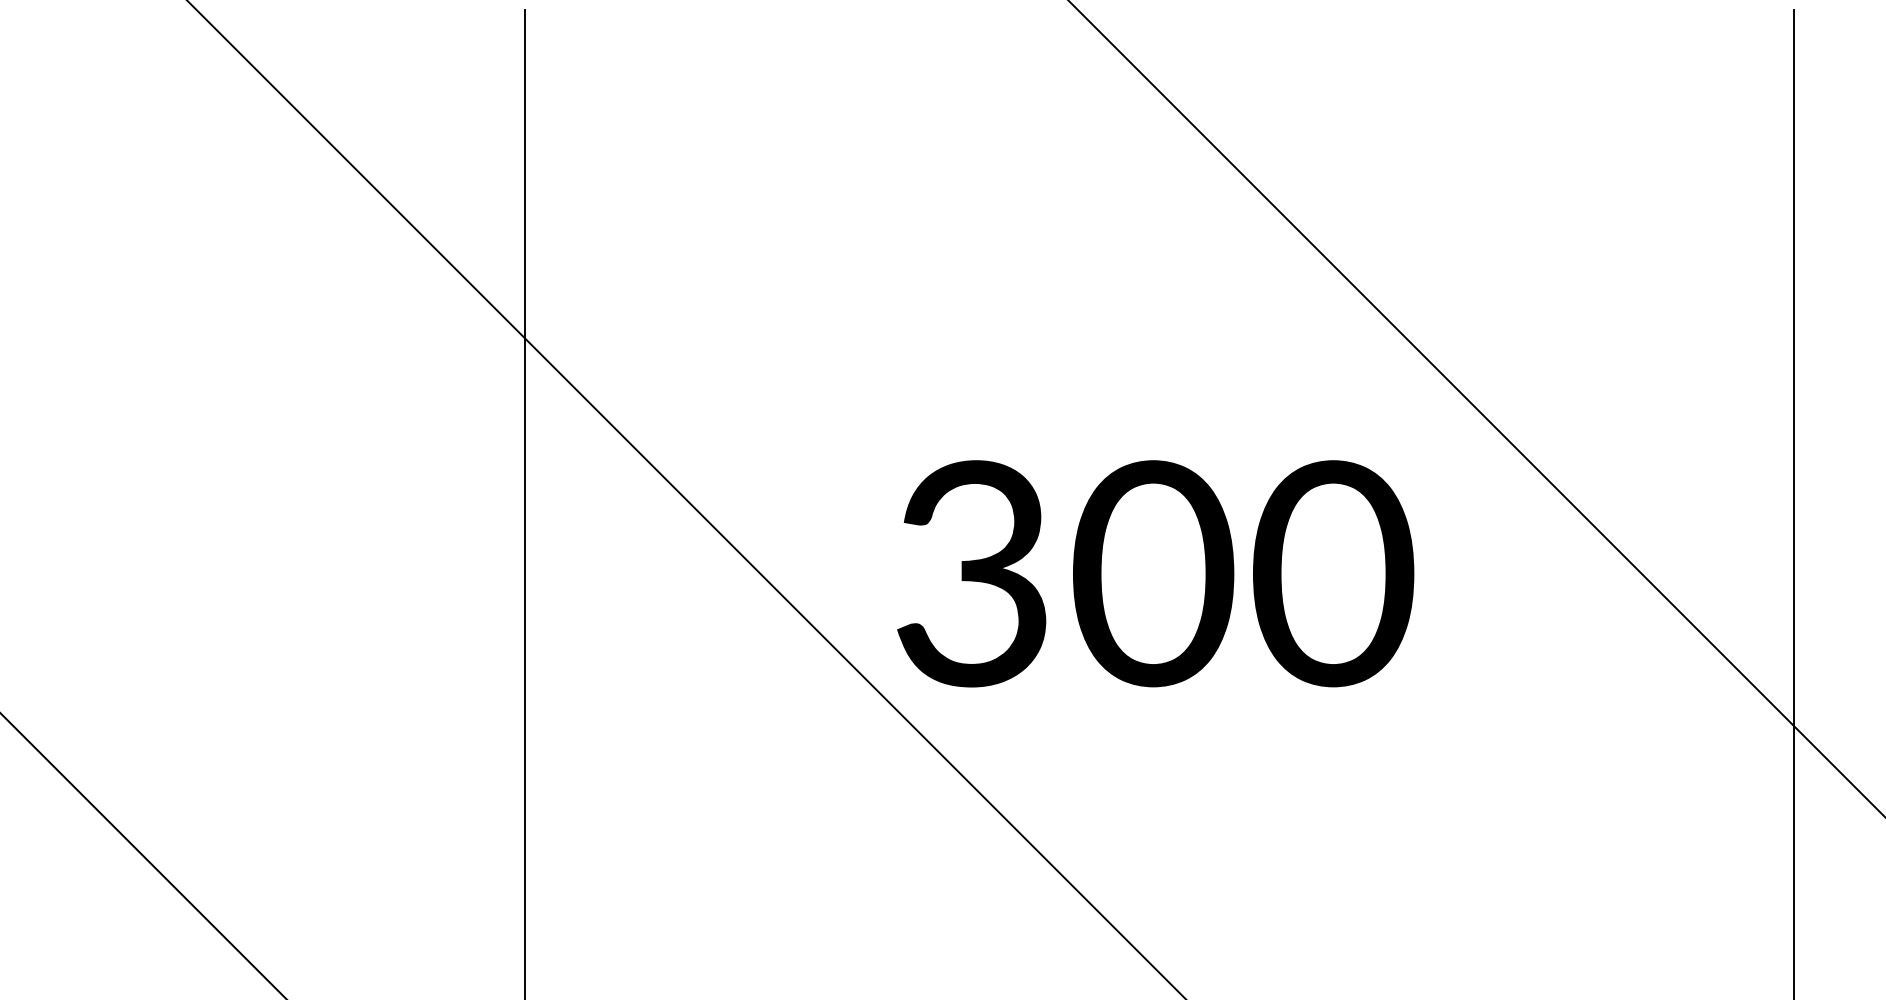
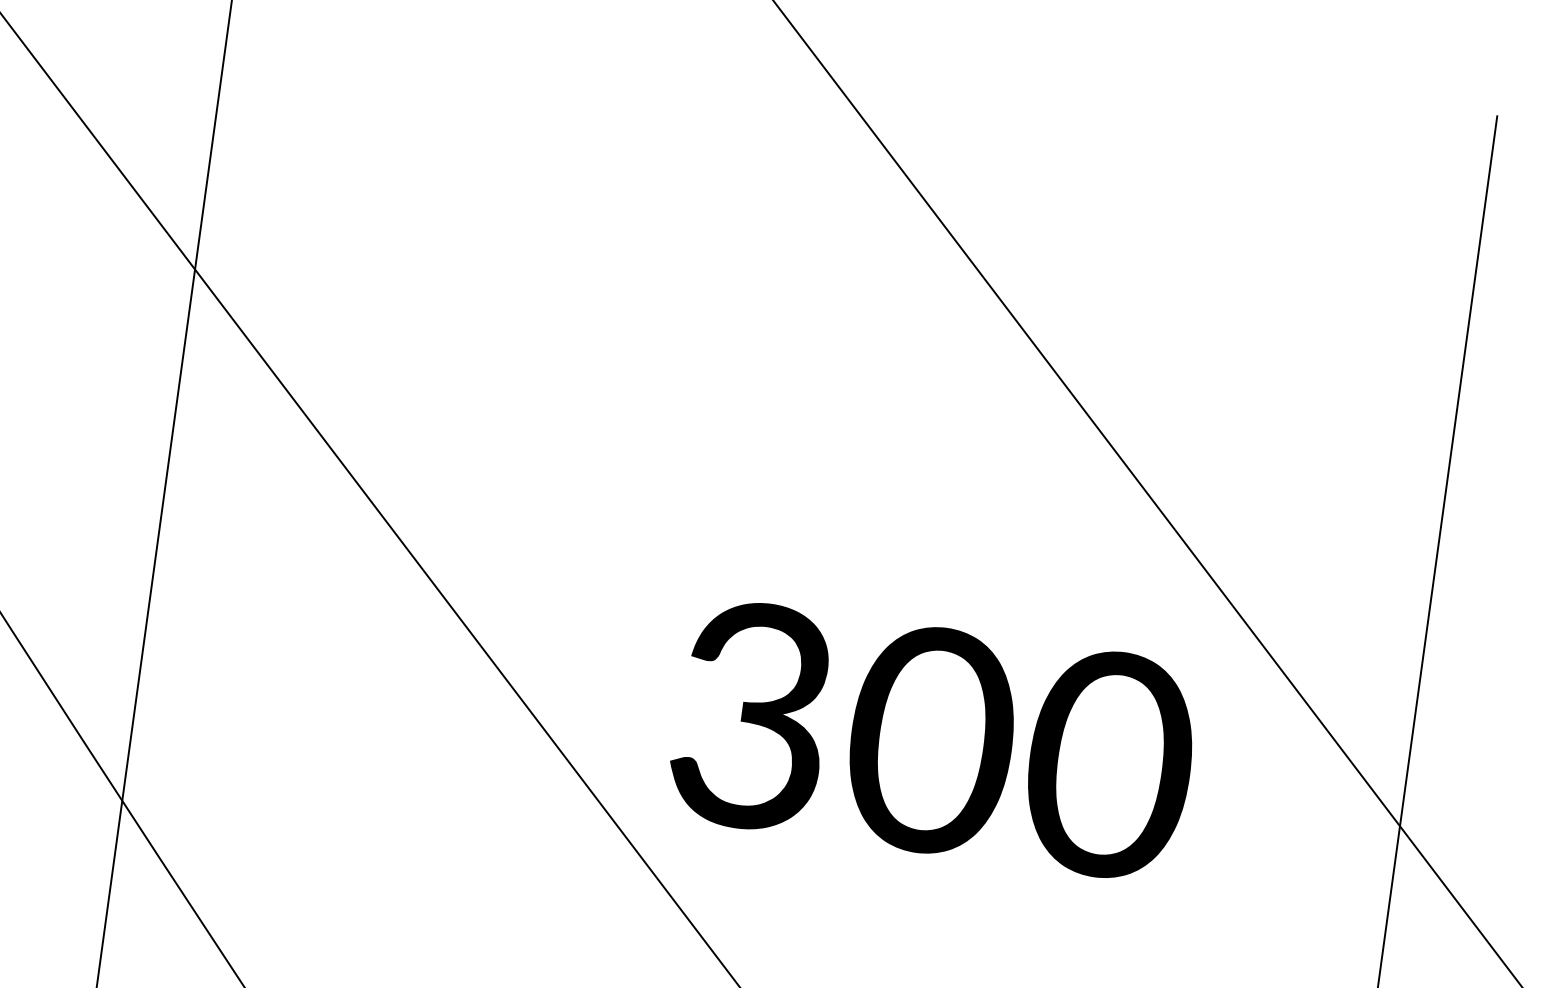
text: (1155, 573) -> (933, 740), moved

